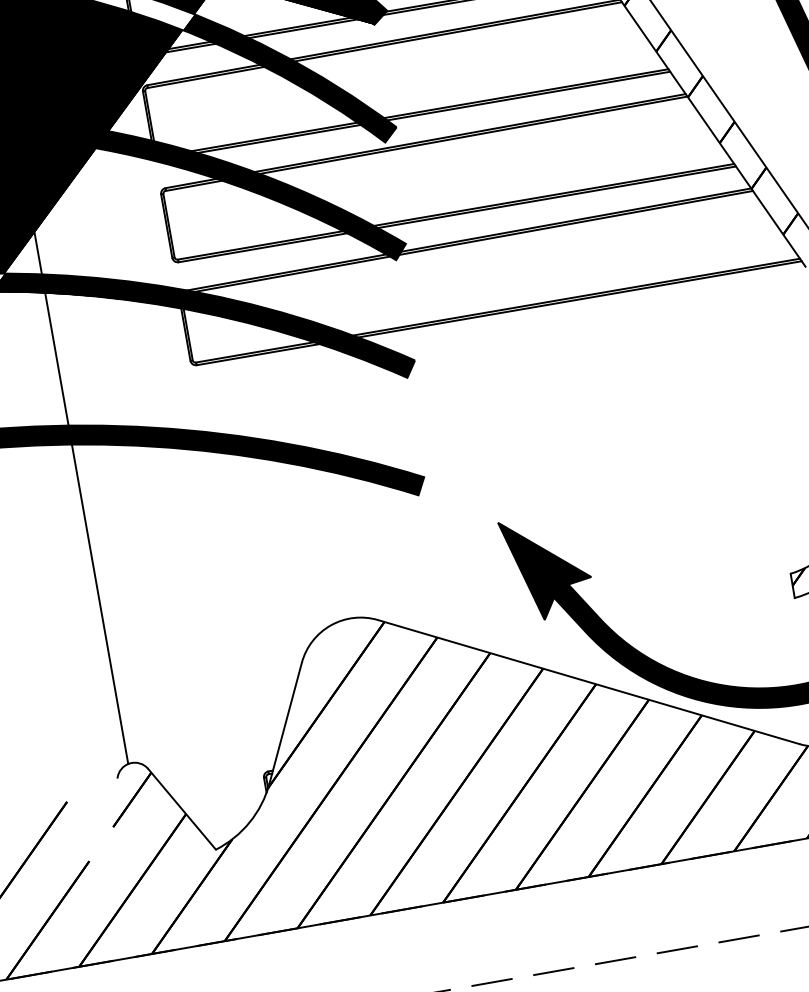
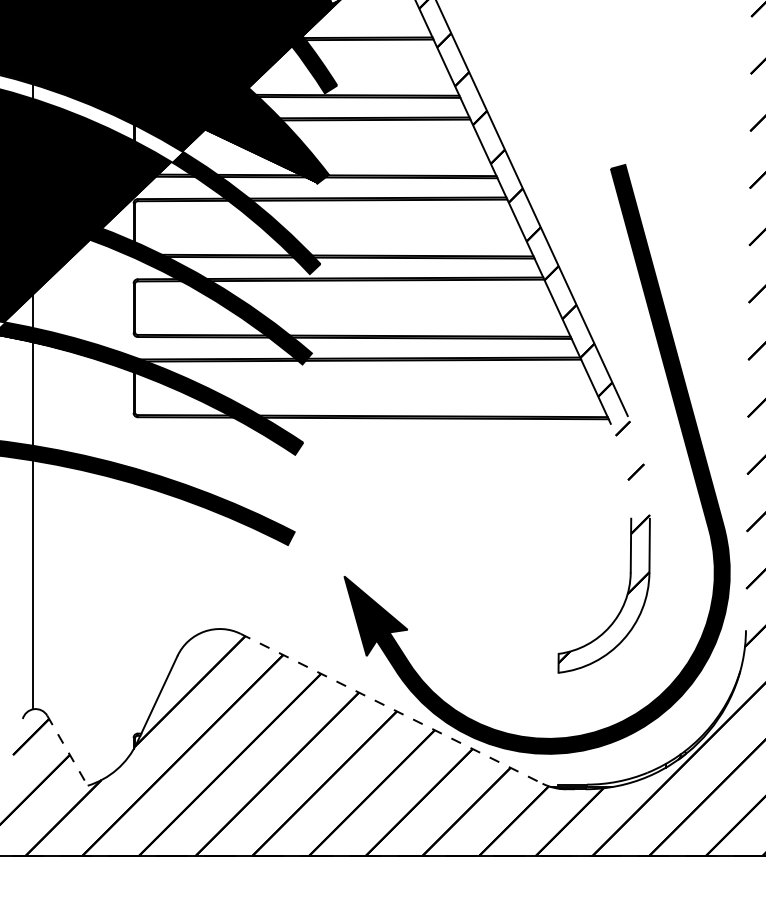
line: (589, 682) -> (392, 709), solid -> dashed
line: (182, 810) -> (67, 751), solid -> dashed

